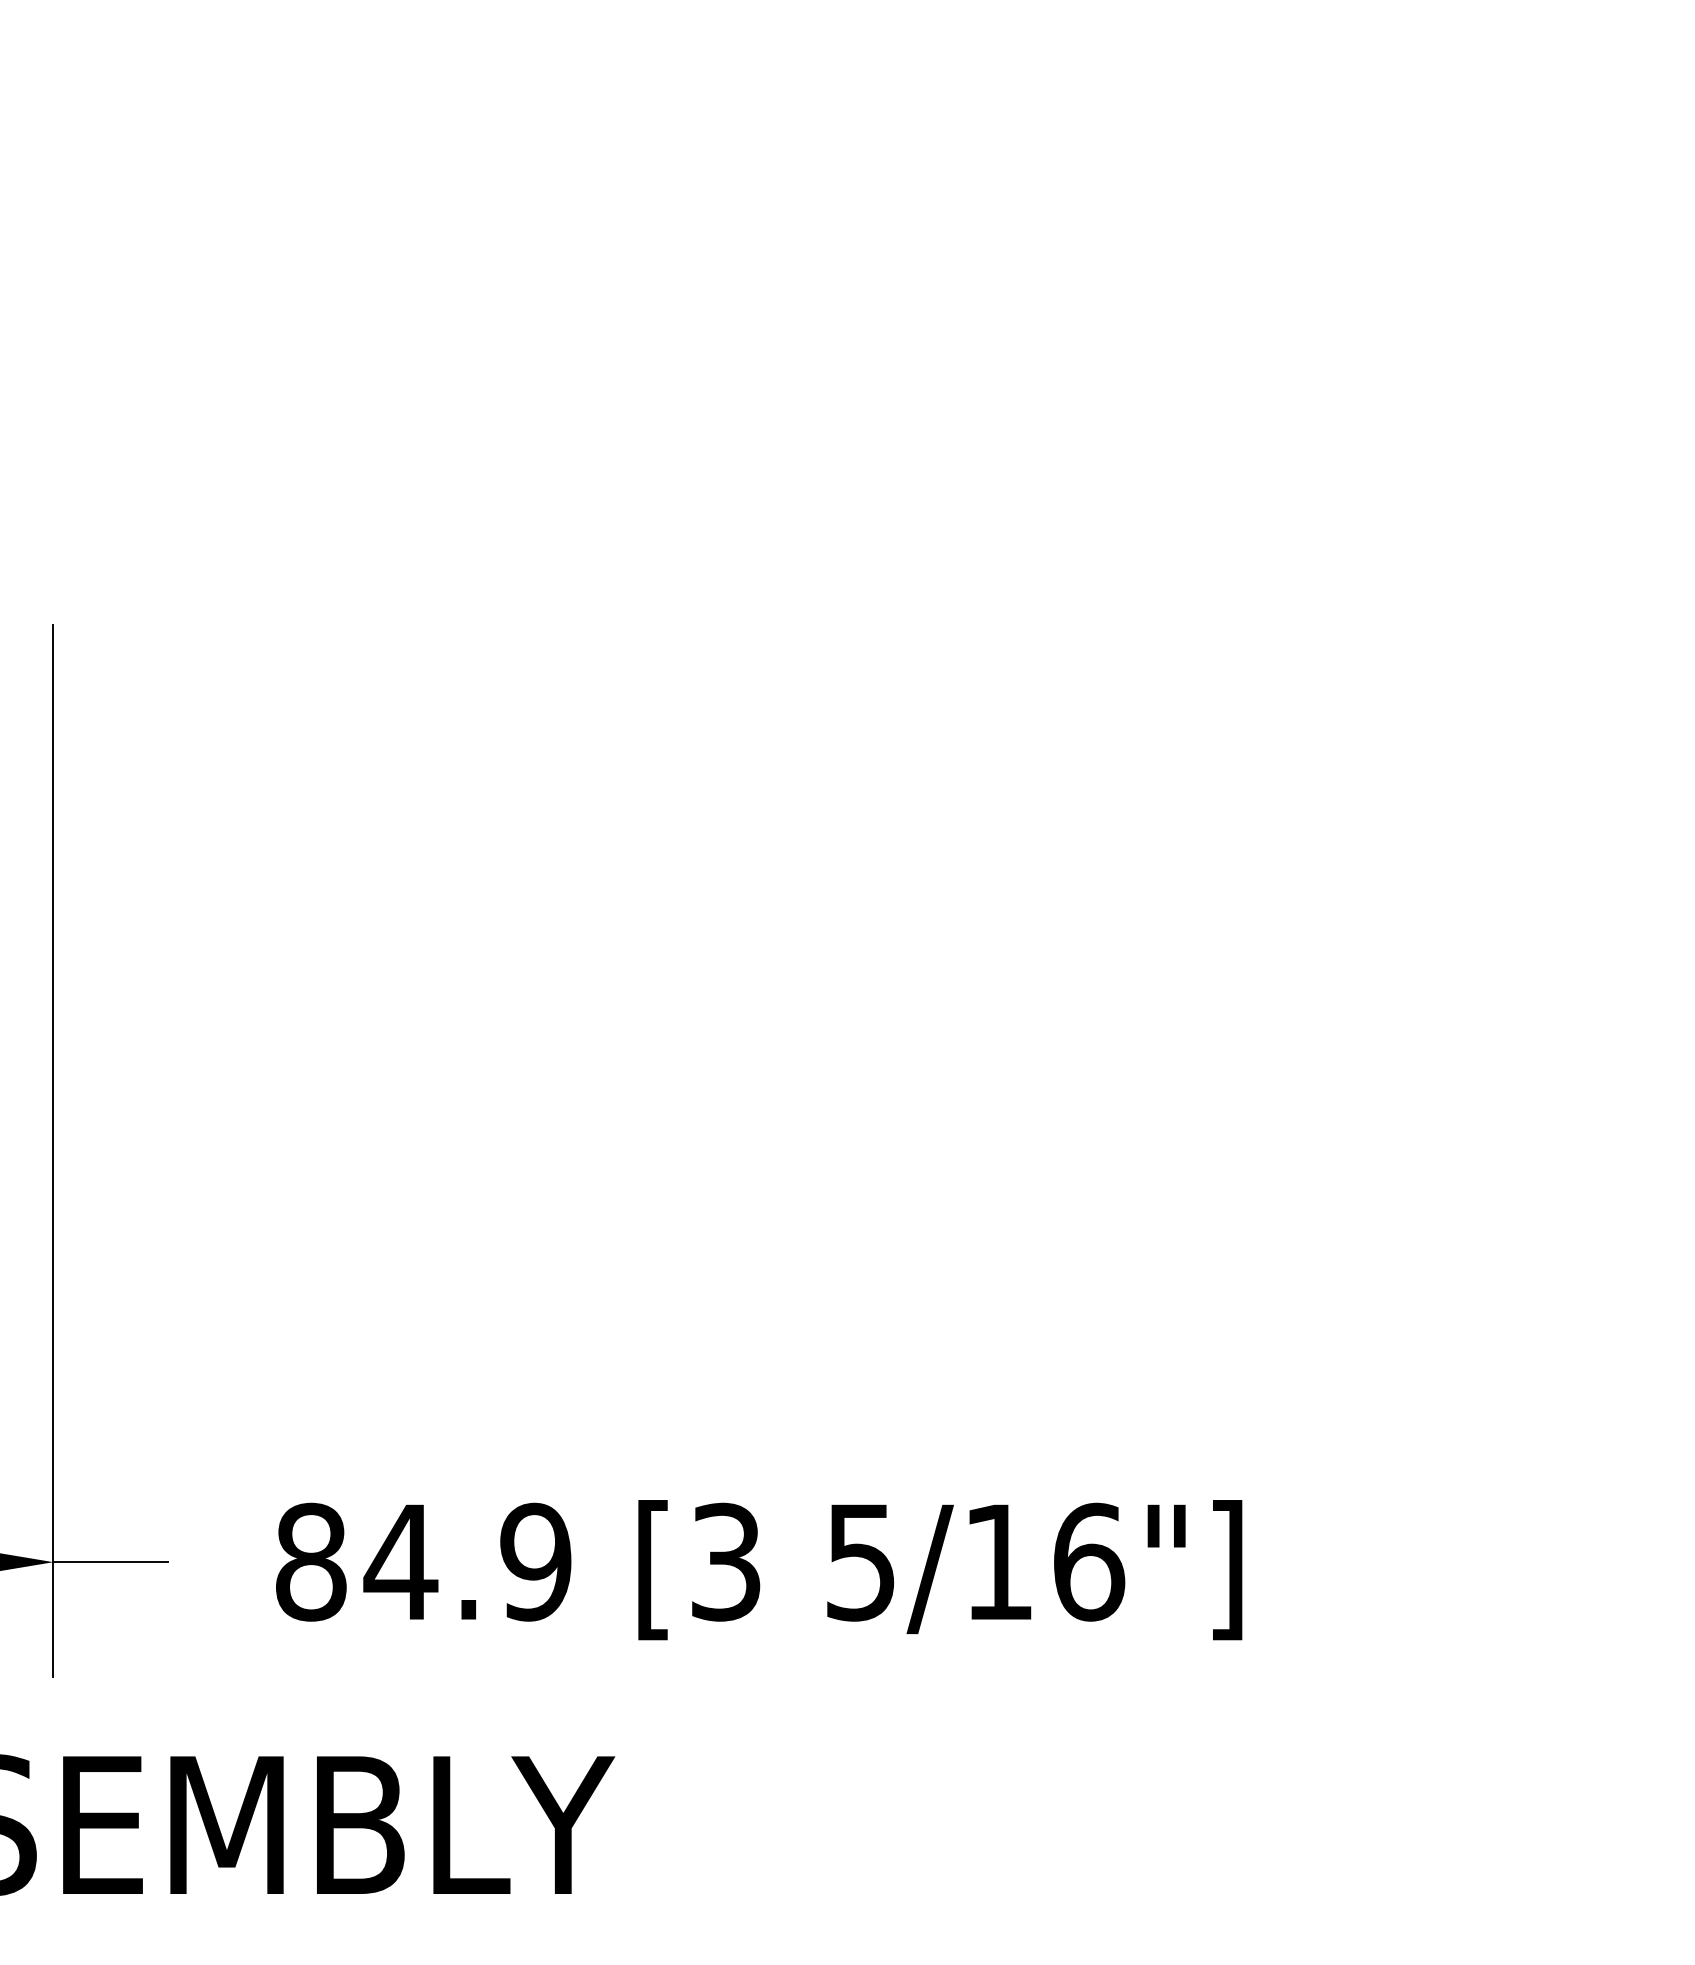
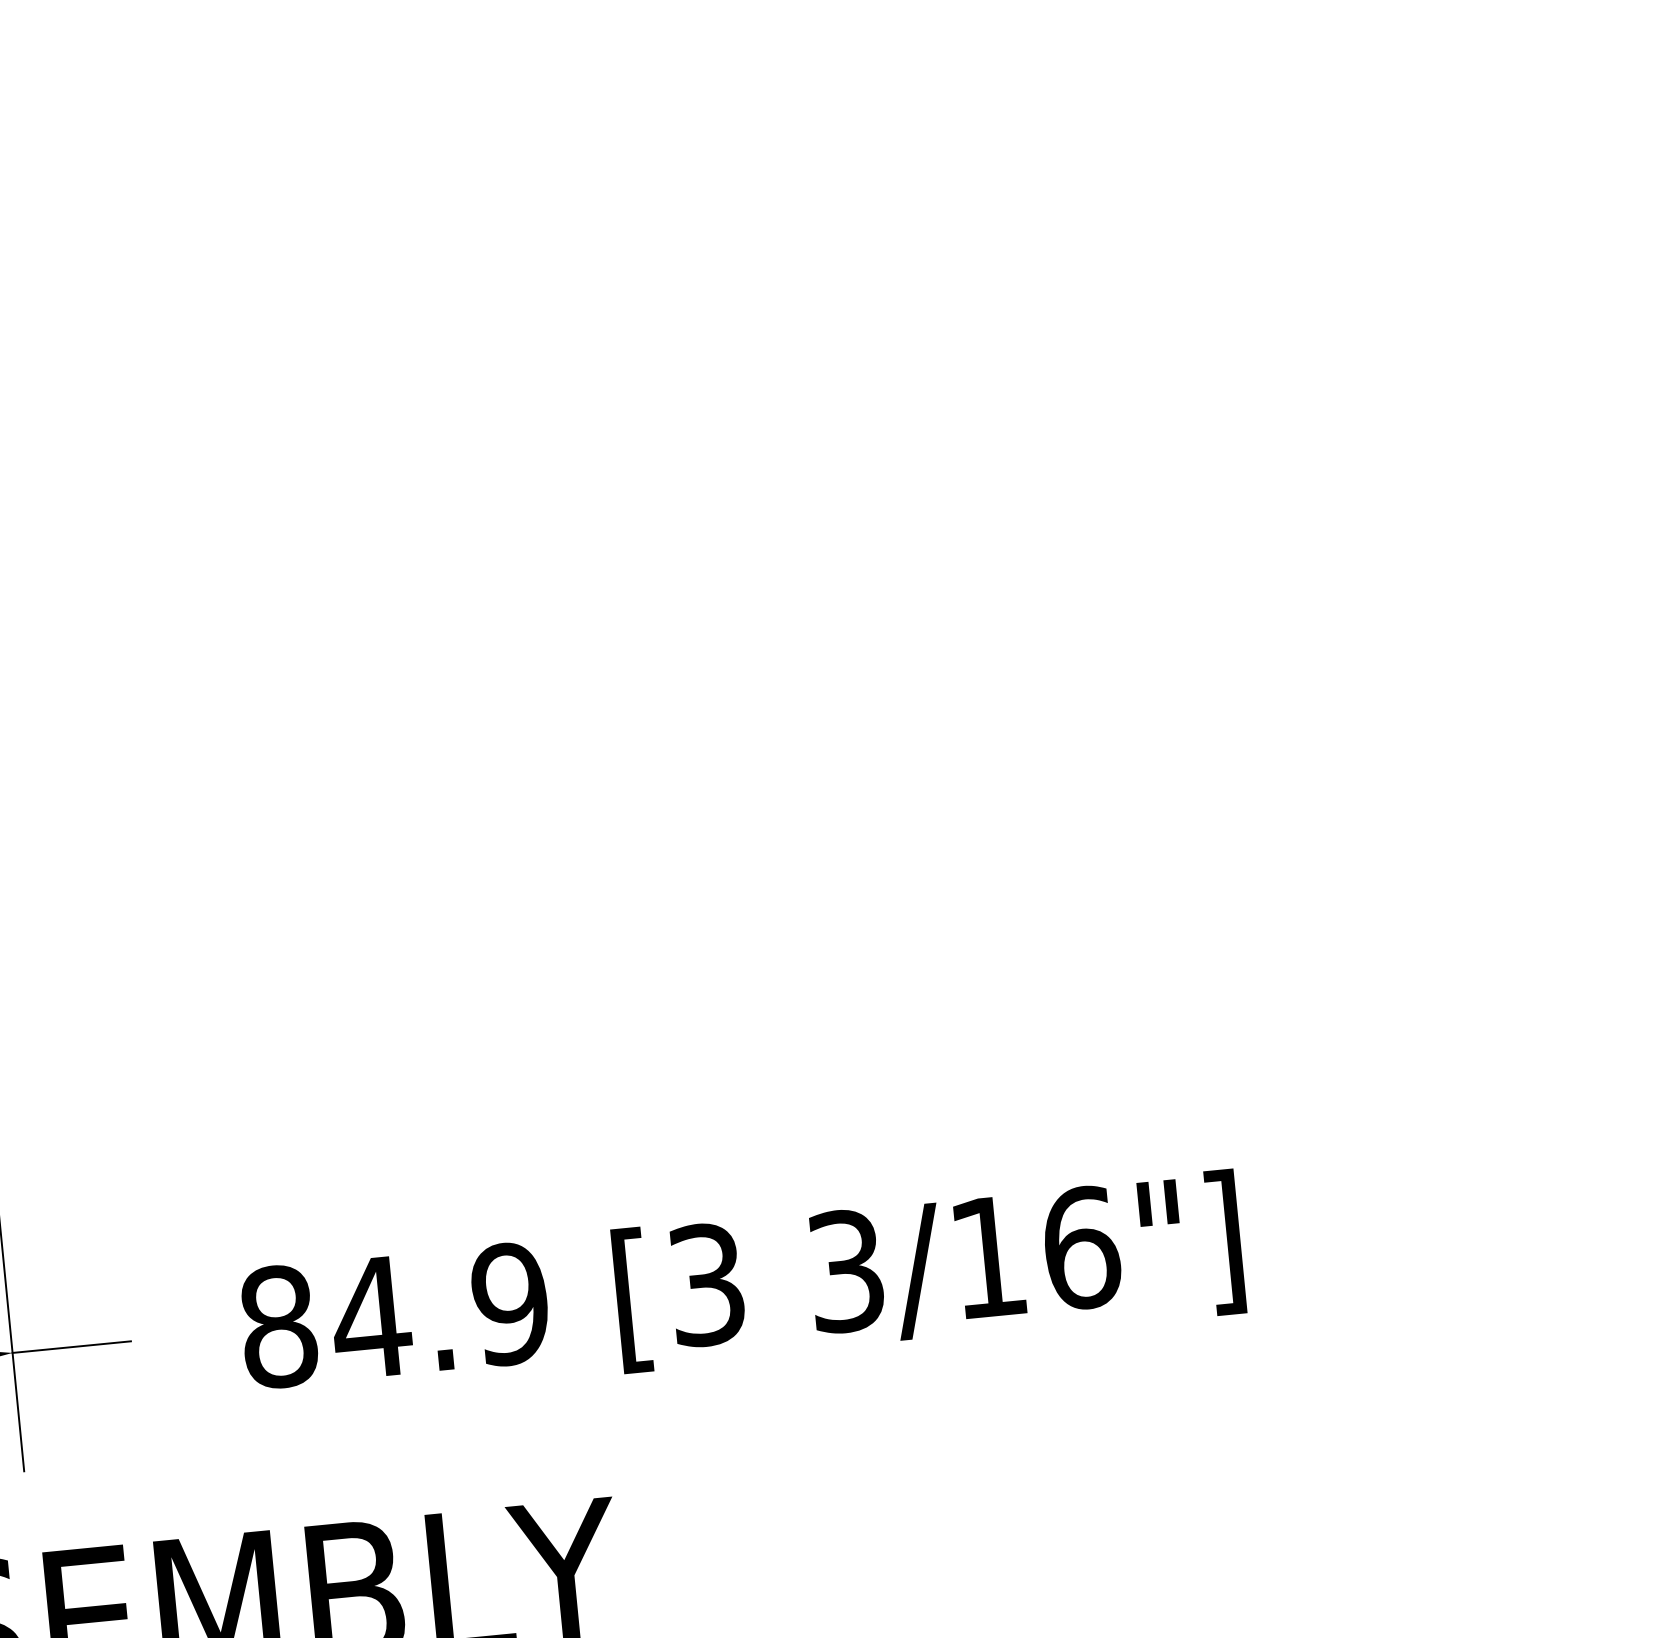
text: (861, 1561) -> (846, 1270), 5/16"] -> 3/16"]

